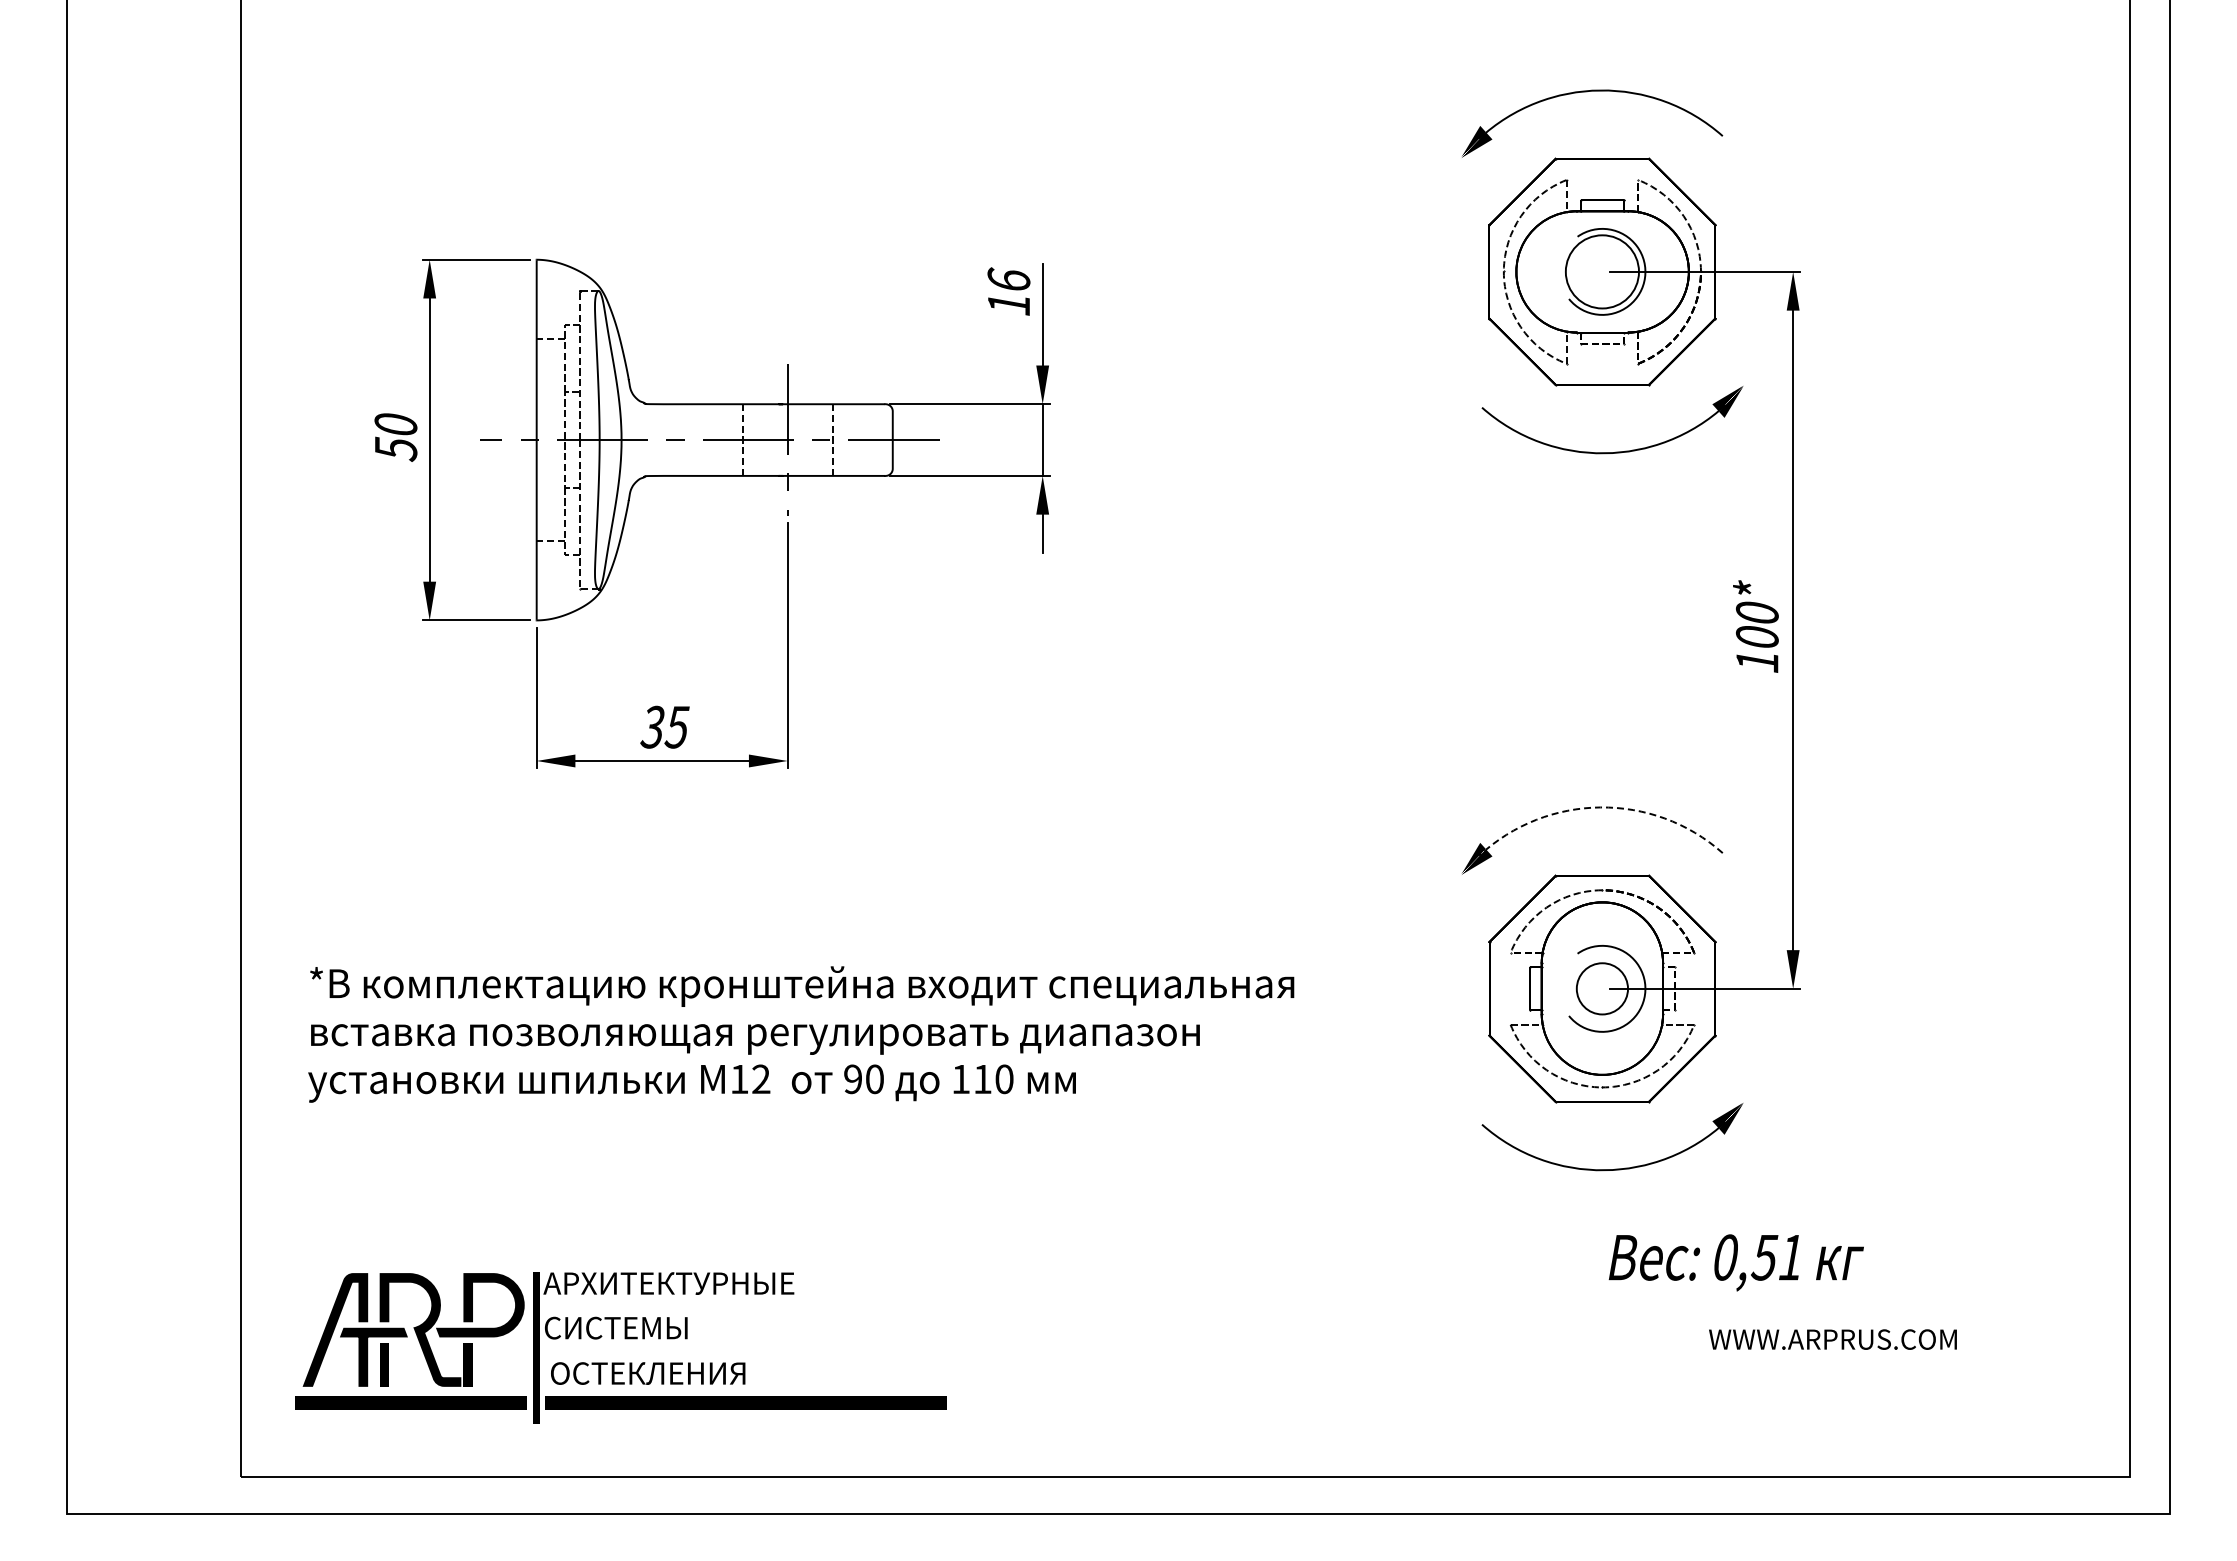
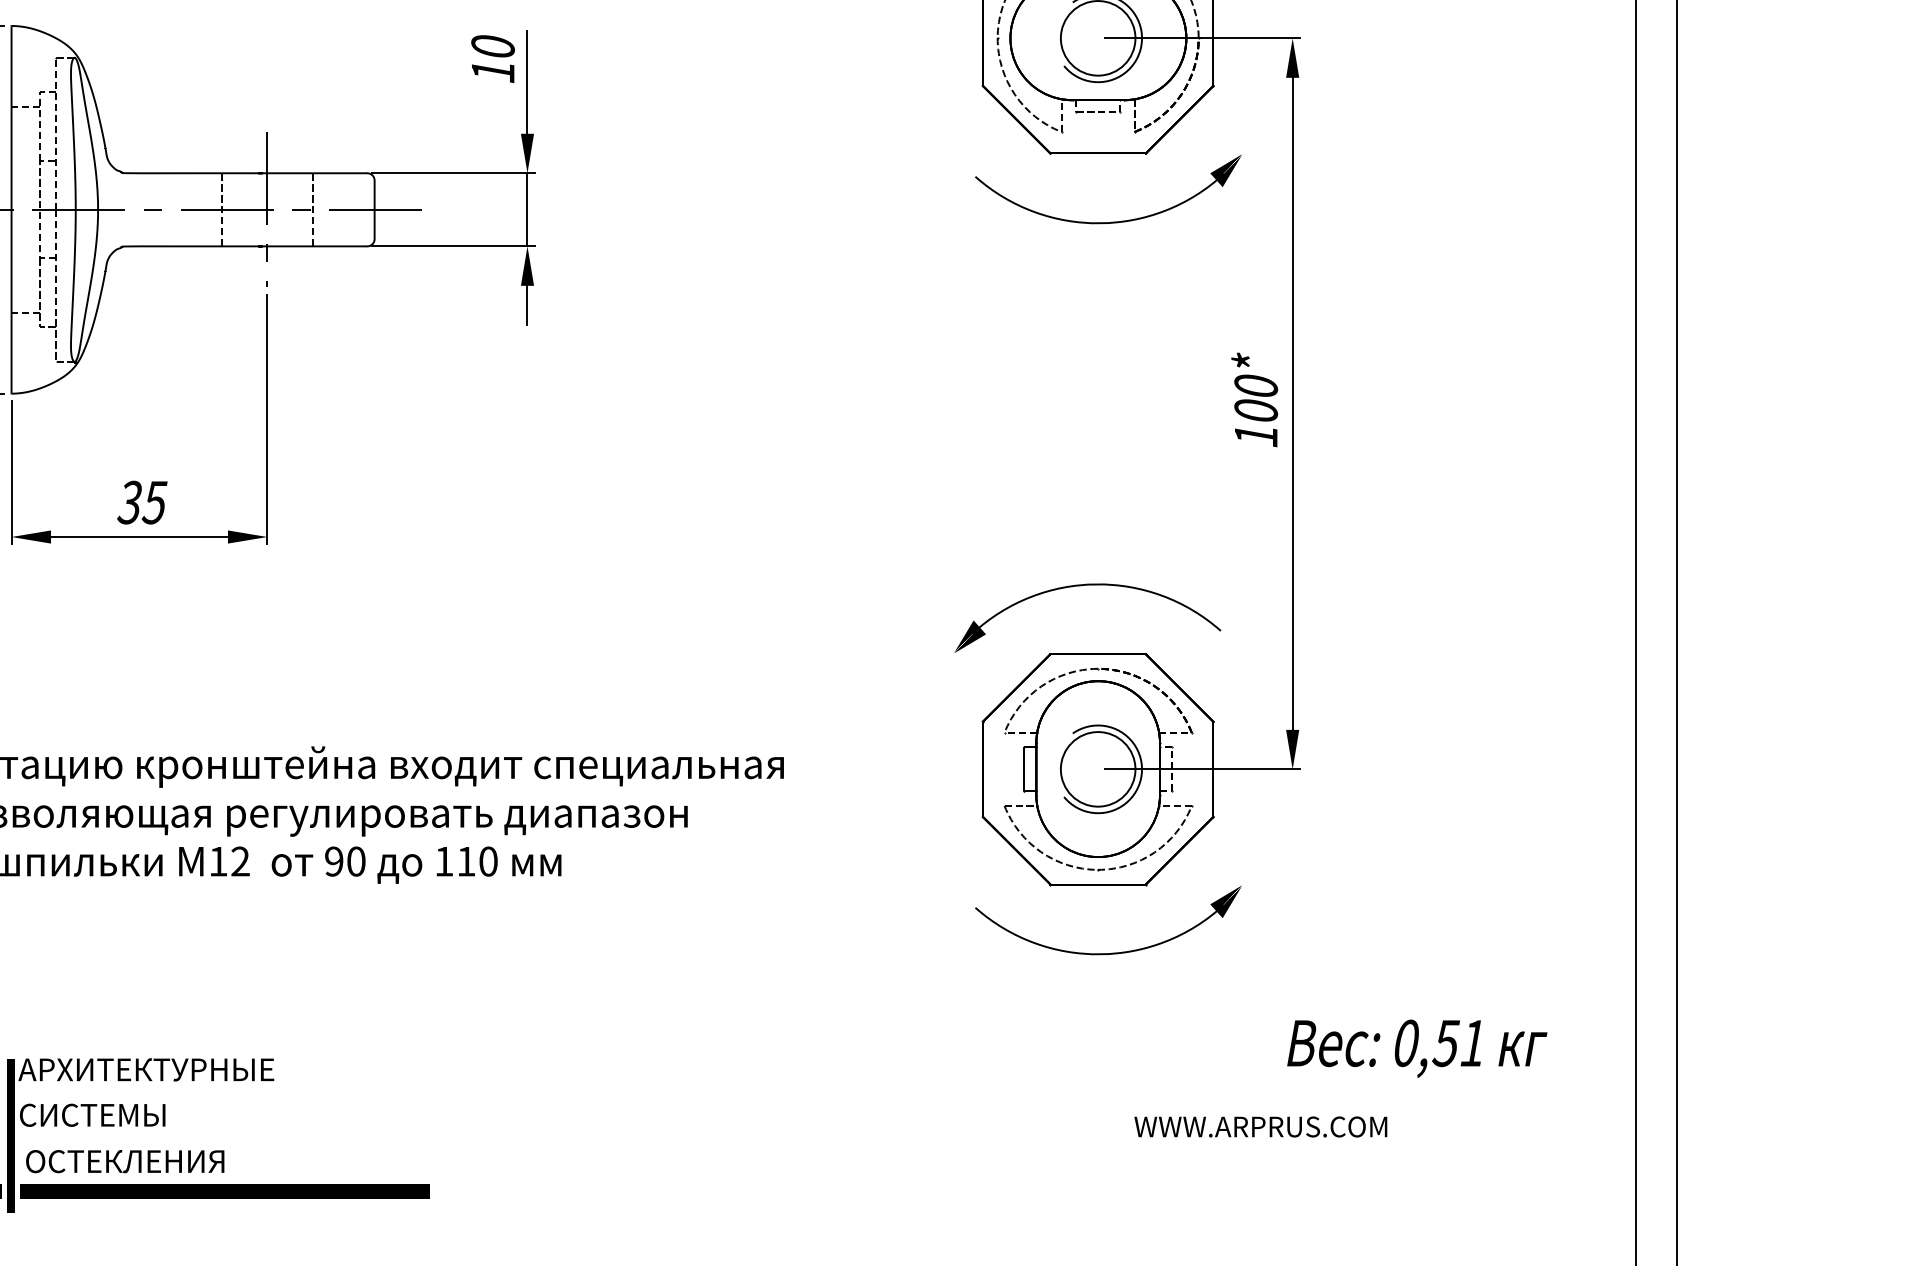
text: (1008, 278) -> (492, 45), 16 -> 10
arc: (1600, 807) -> (1096, 584), dashed -> solid
circle: (1601, 988) -> (1097, 768), size x1.43
text: (1735, 1262) -> (1416, 1048), moved
text: (1832, 1339) -> (1260, 1126), moved

